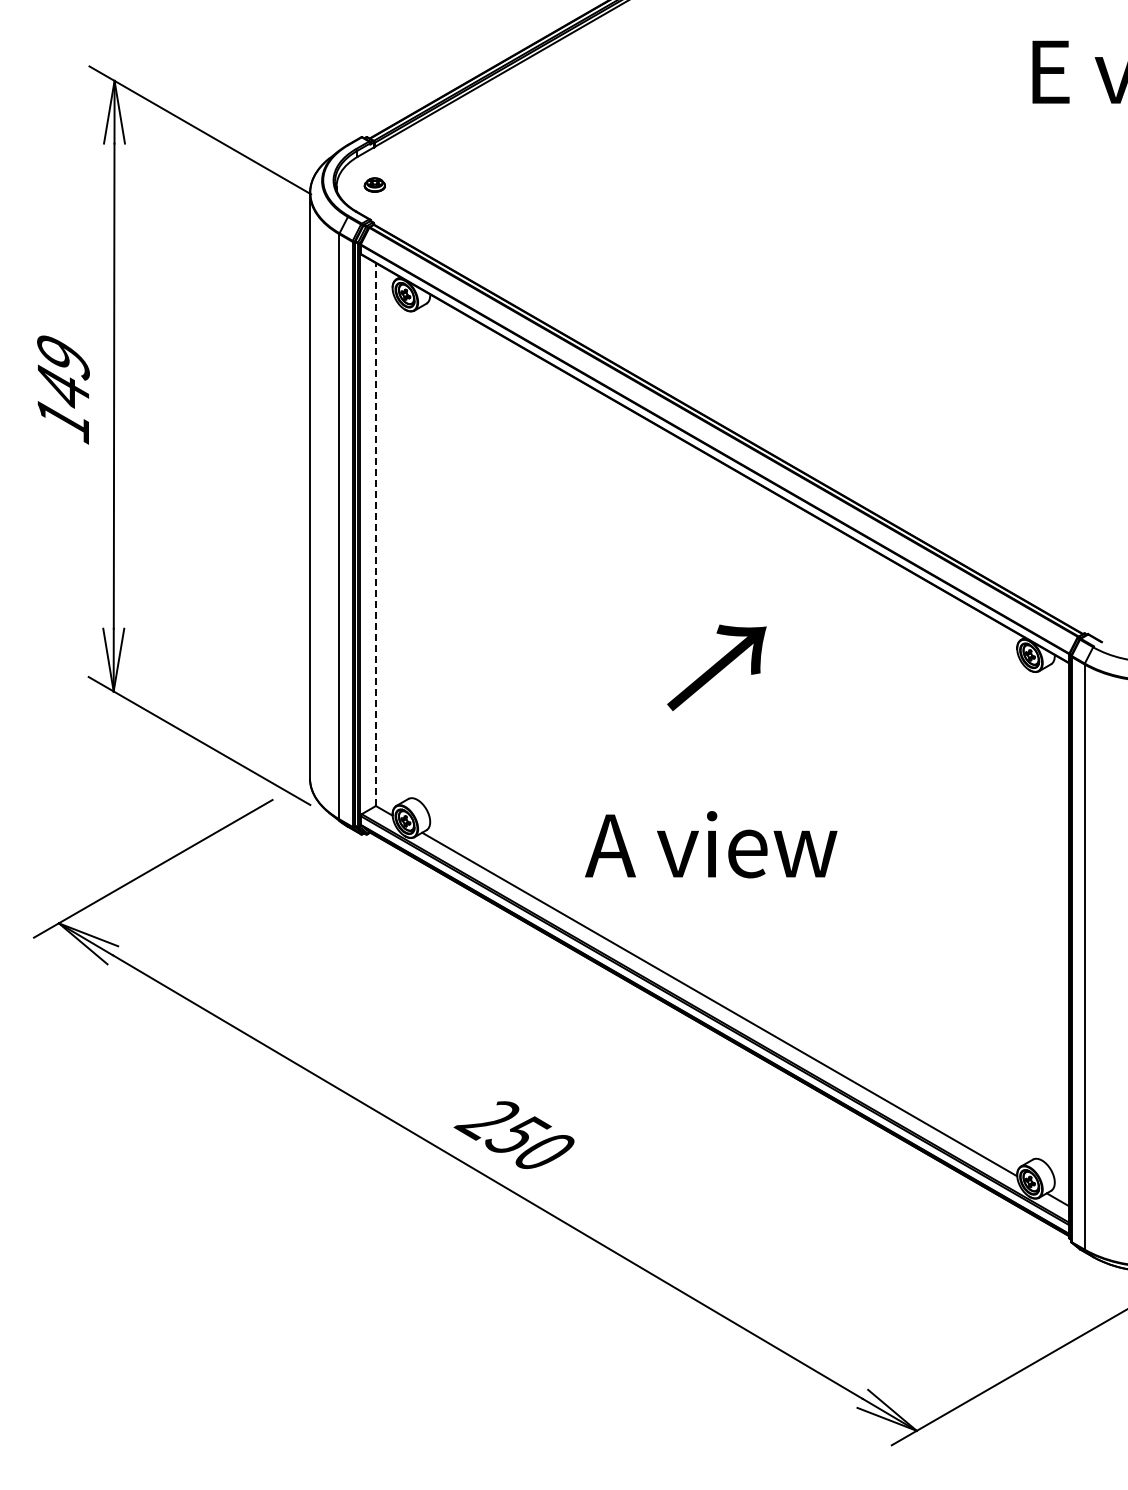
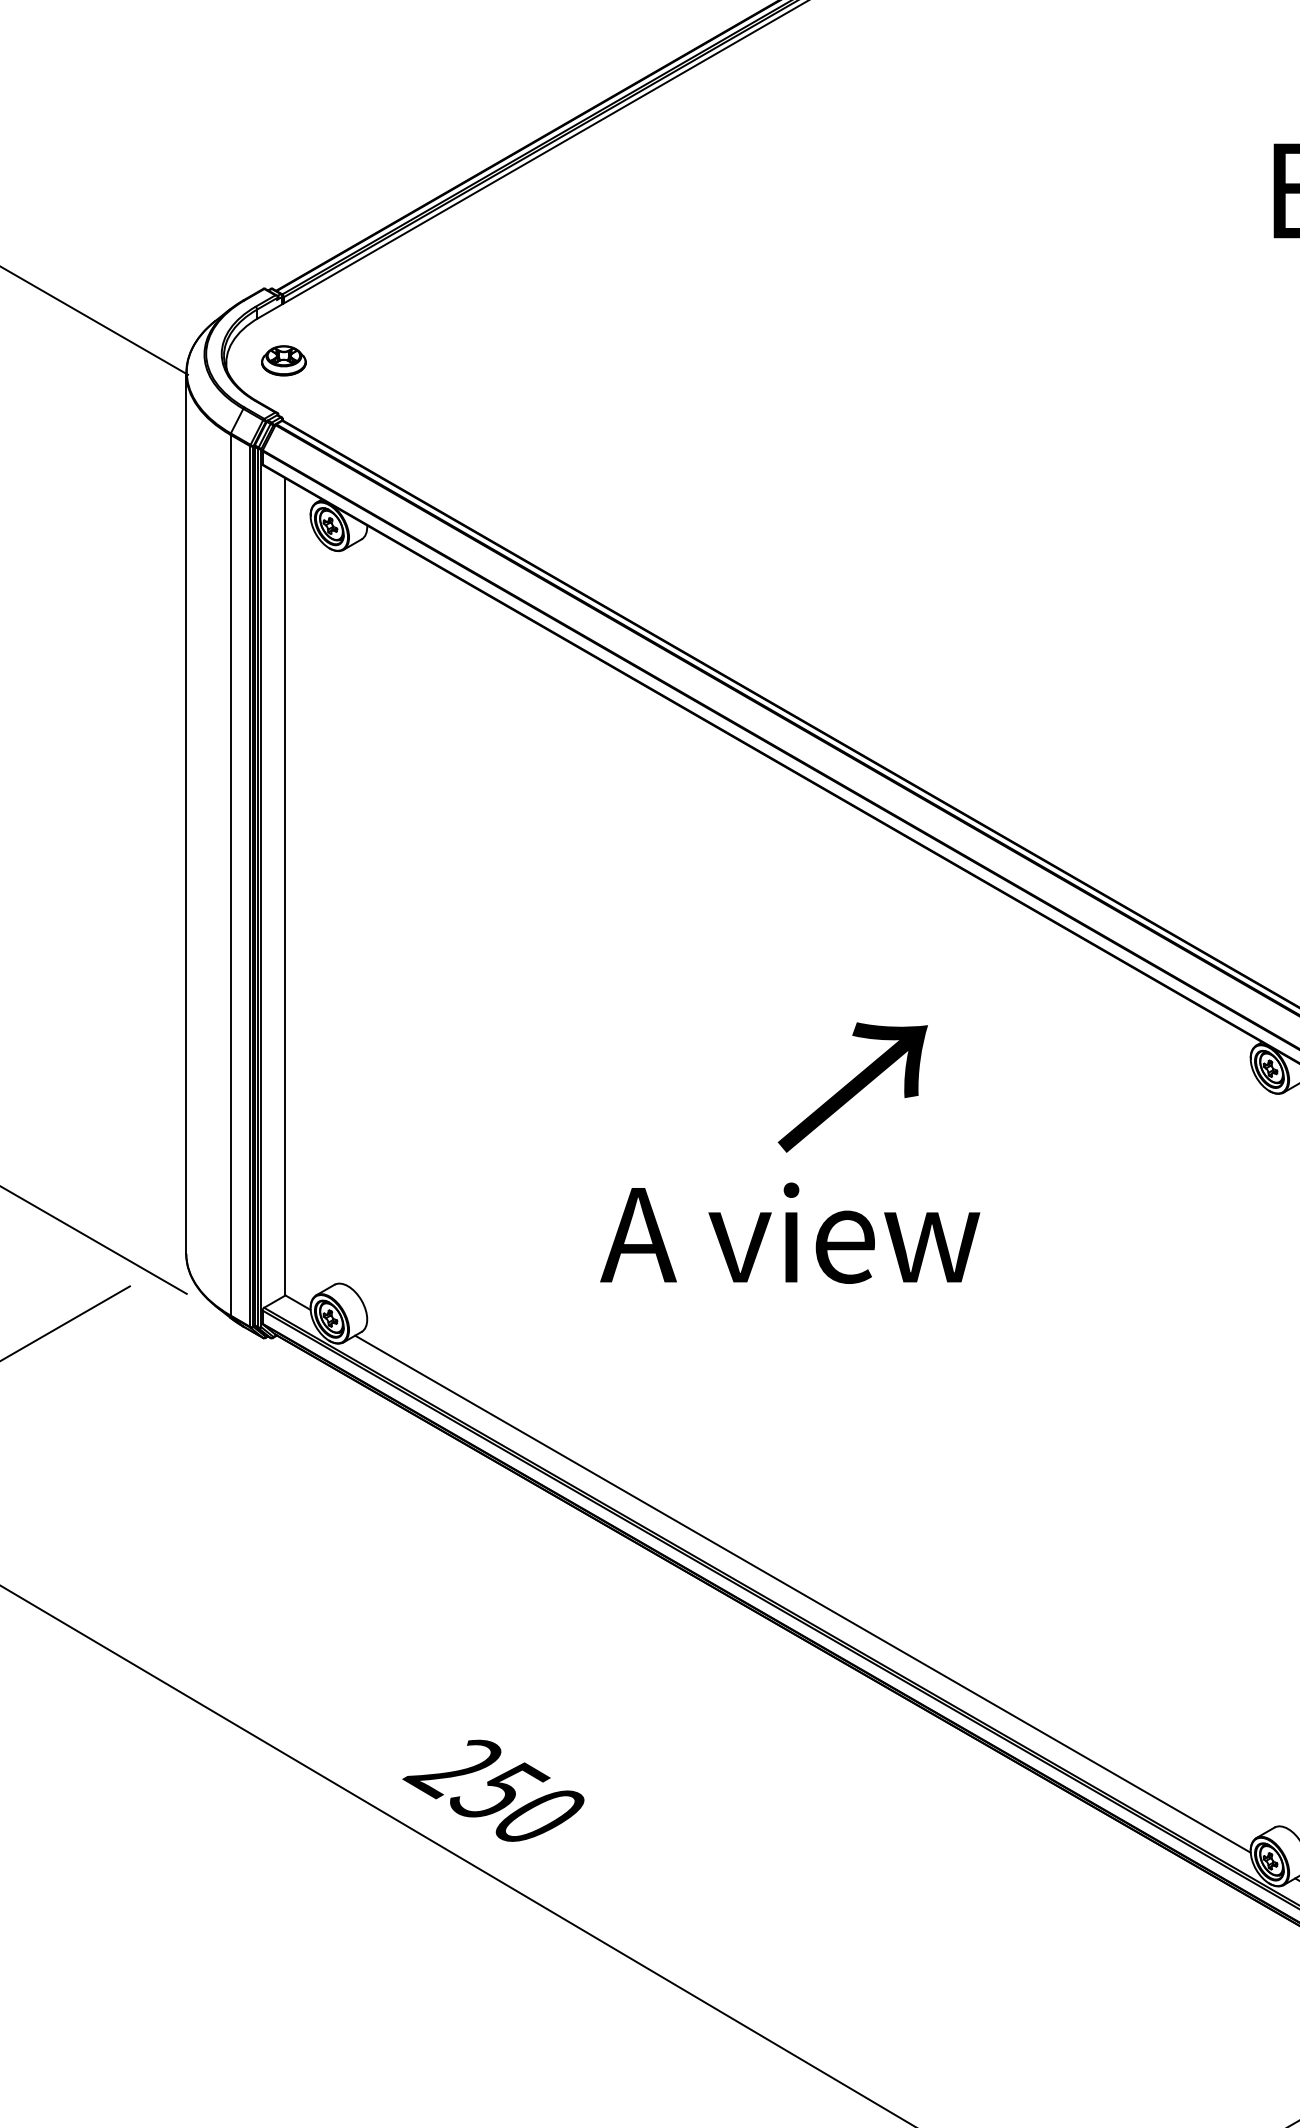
part: (374, 184) -> (283, 359), size x1.43
line: (375, 534) -> (284, 886), dashed -> solid
text: (716, 667) -> (852, 1086), moved
text: (711, 844) -> (790, 1232), moved

